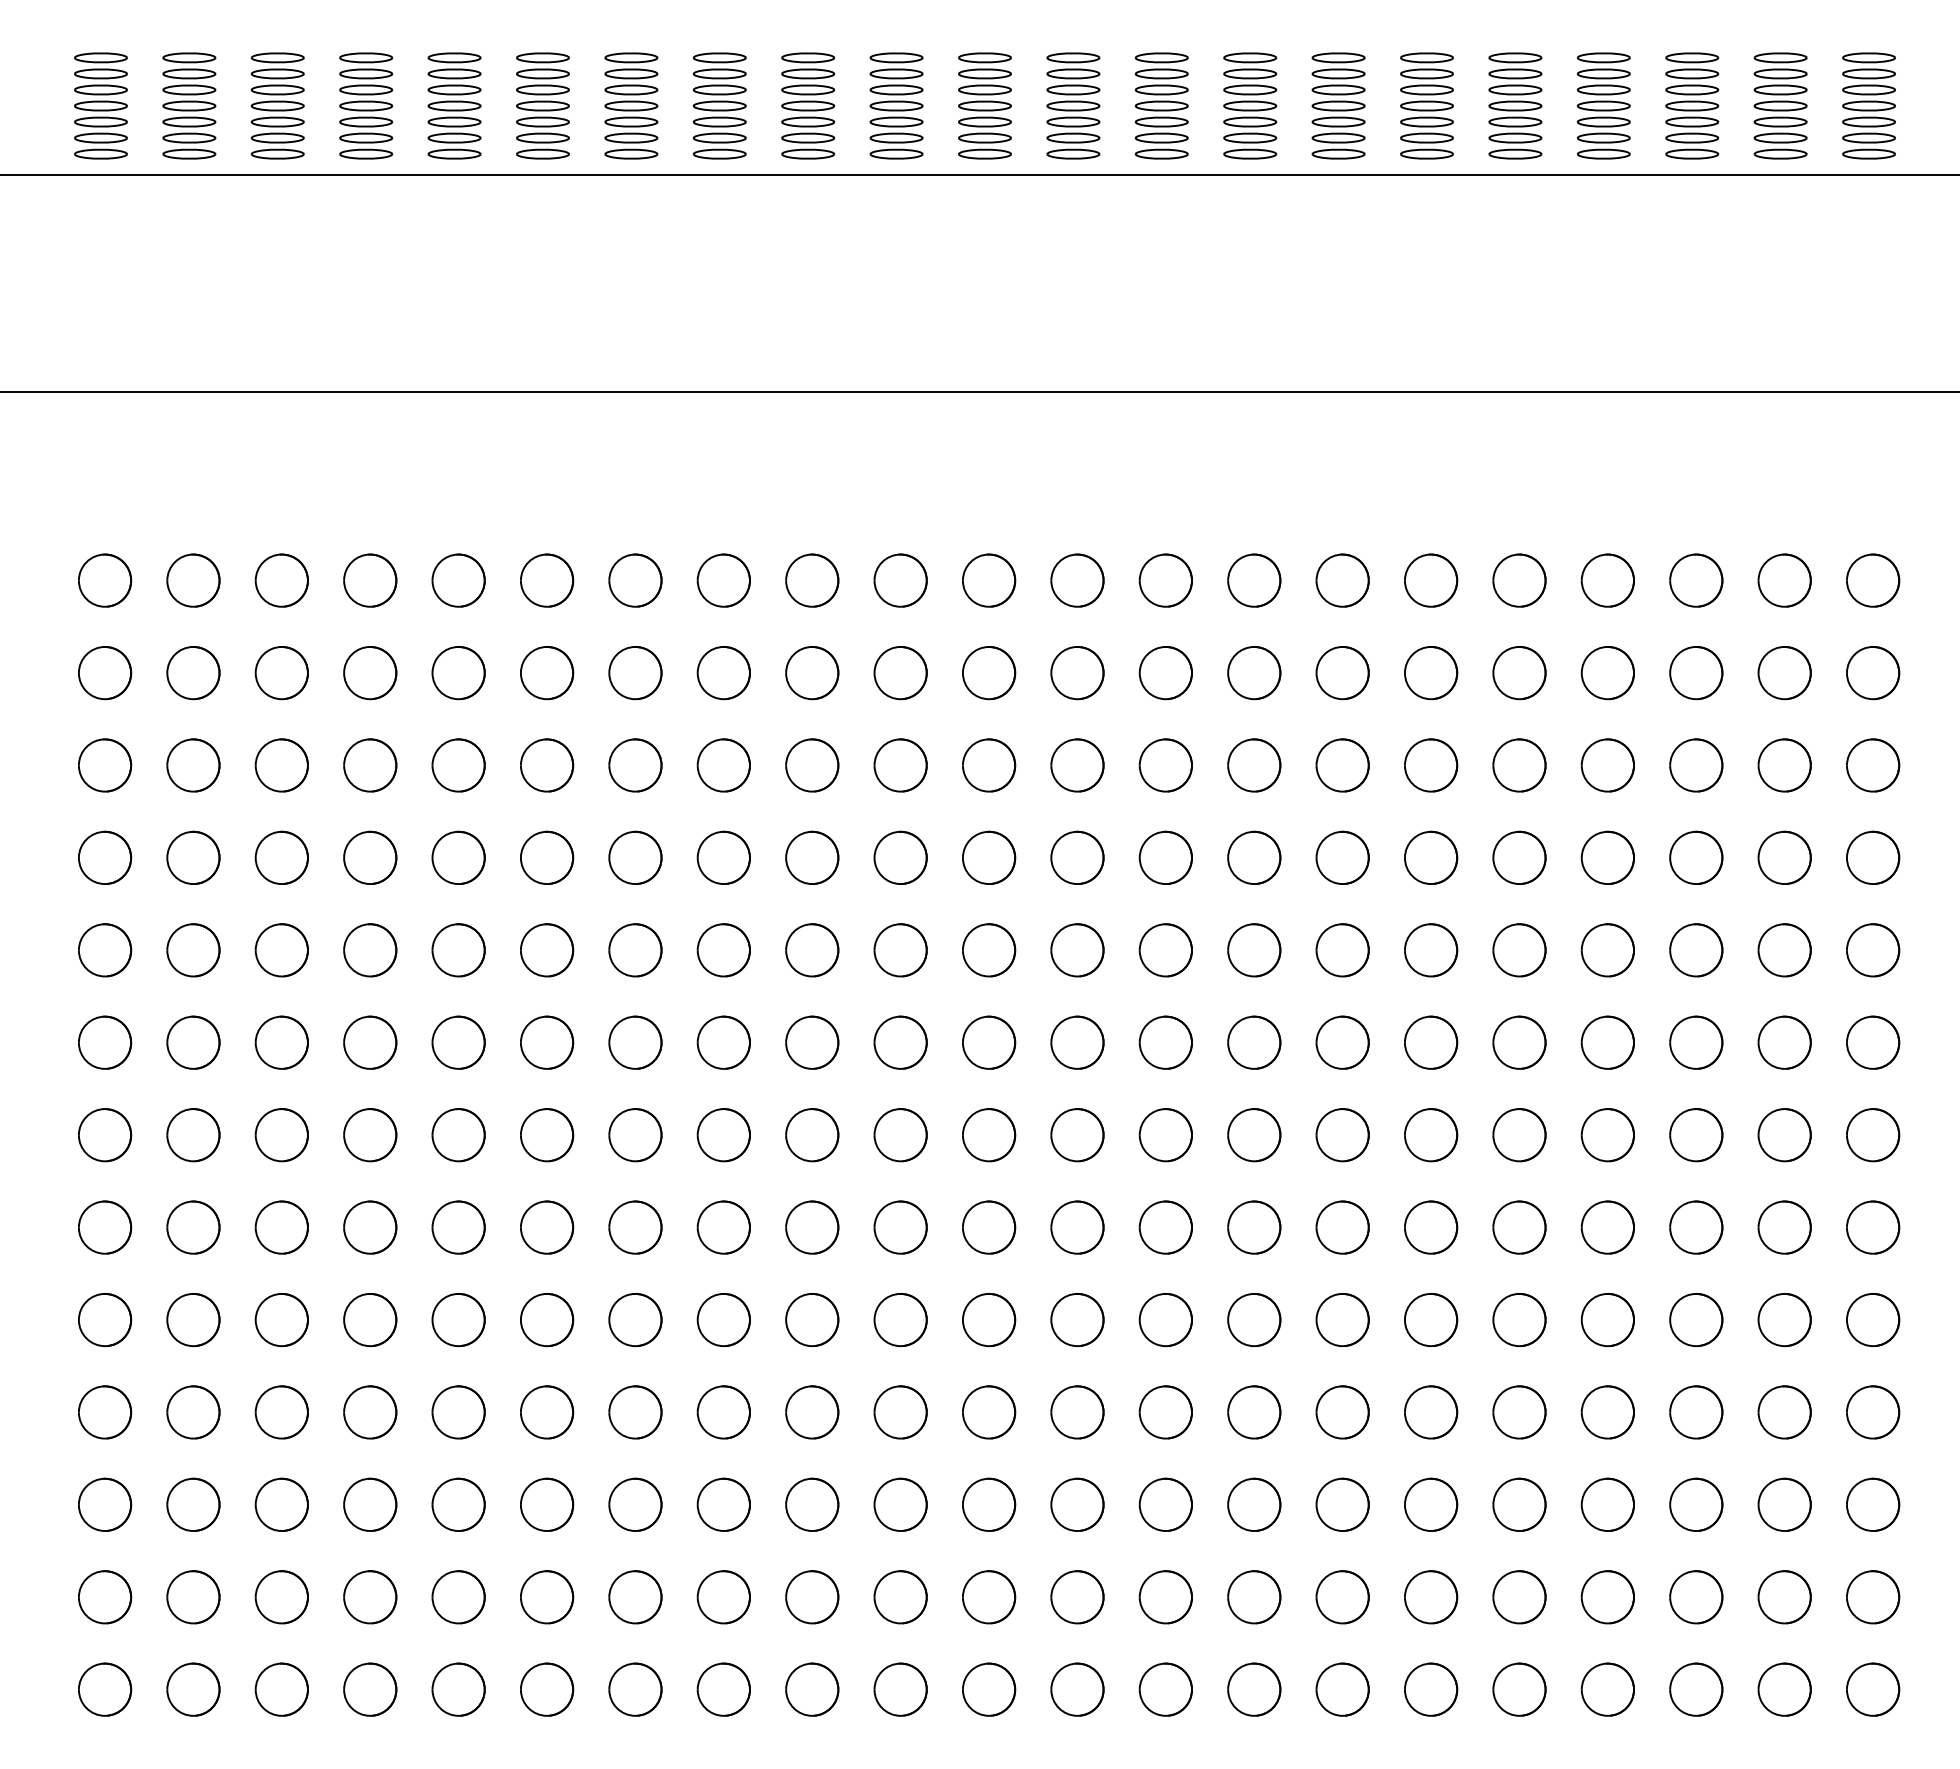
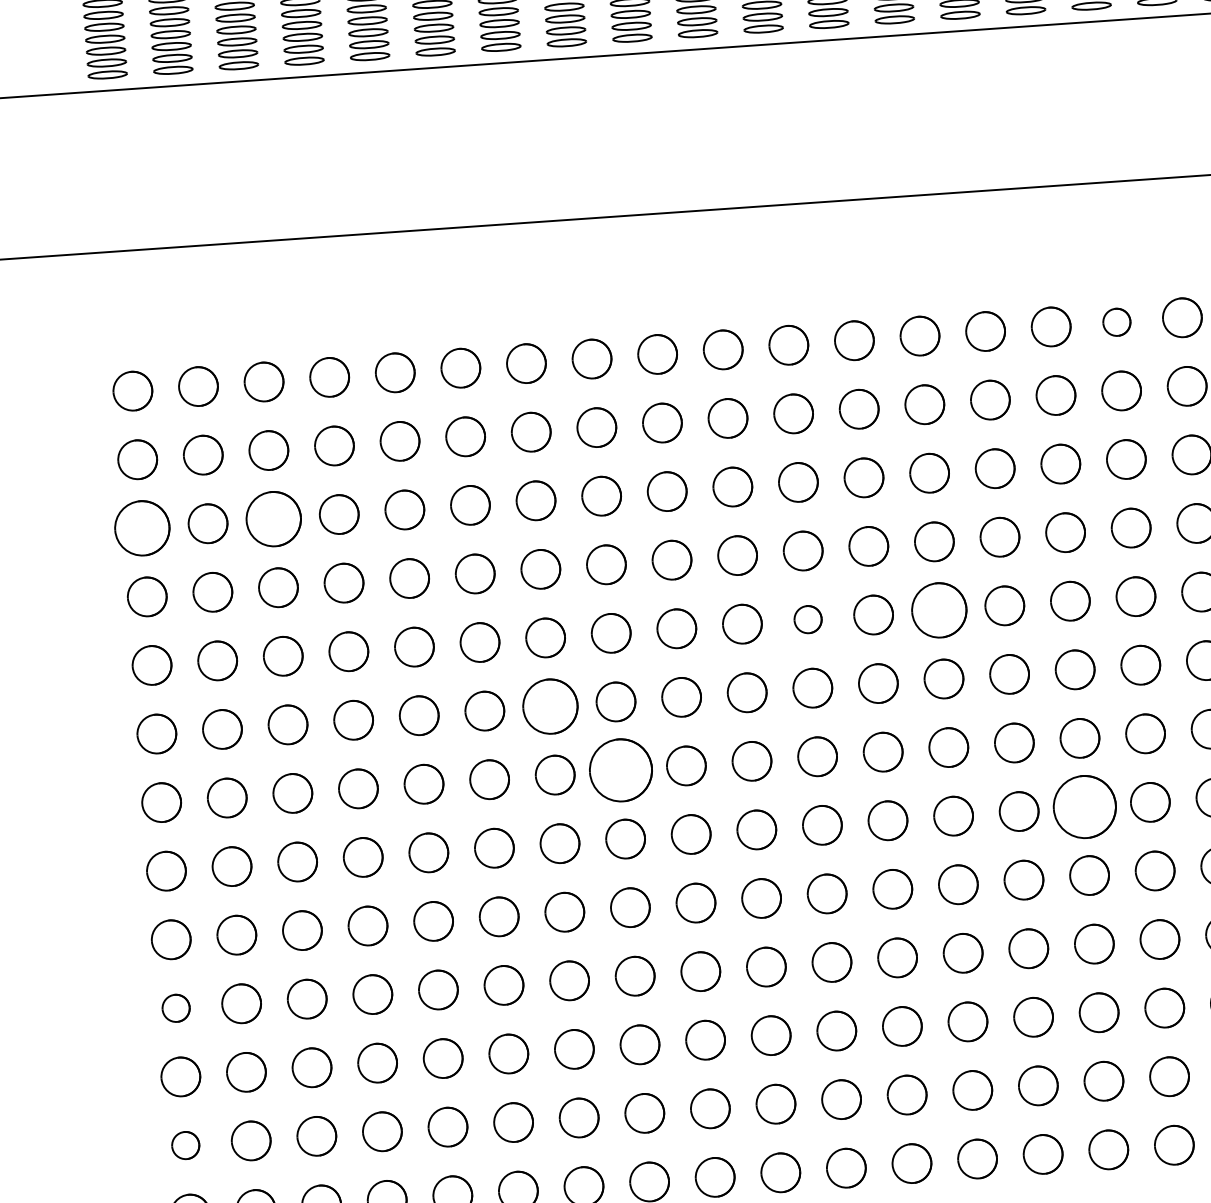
part: (1431, 580) -> (1117, 322), size x0.7
part: (105, 765) -> (142, 528), size x1.4
part: (281, 765) -> (273, 519), size x1.4
part: (989, 950) -> (808, 619), size x0.7
part: (1165, 950) -> (938, 610), size x1.4
part: (635, 1042) -> (550, 706), size x1.4
part: (723, 1135) -> (620, 770), size x1.6
part: (1342, 1227) -> (1084, 806), size x1.6
part: (105, 1412) -> (176, 1008), size x0.7
part: (105, 1597) -> (186, 1145), size x0.7

